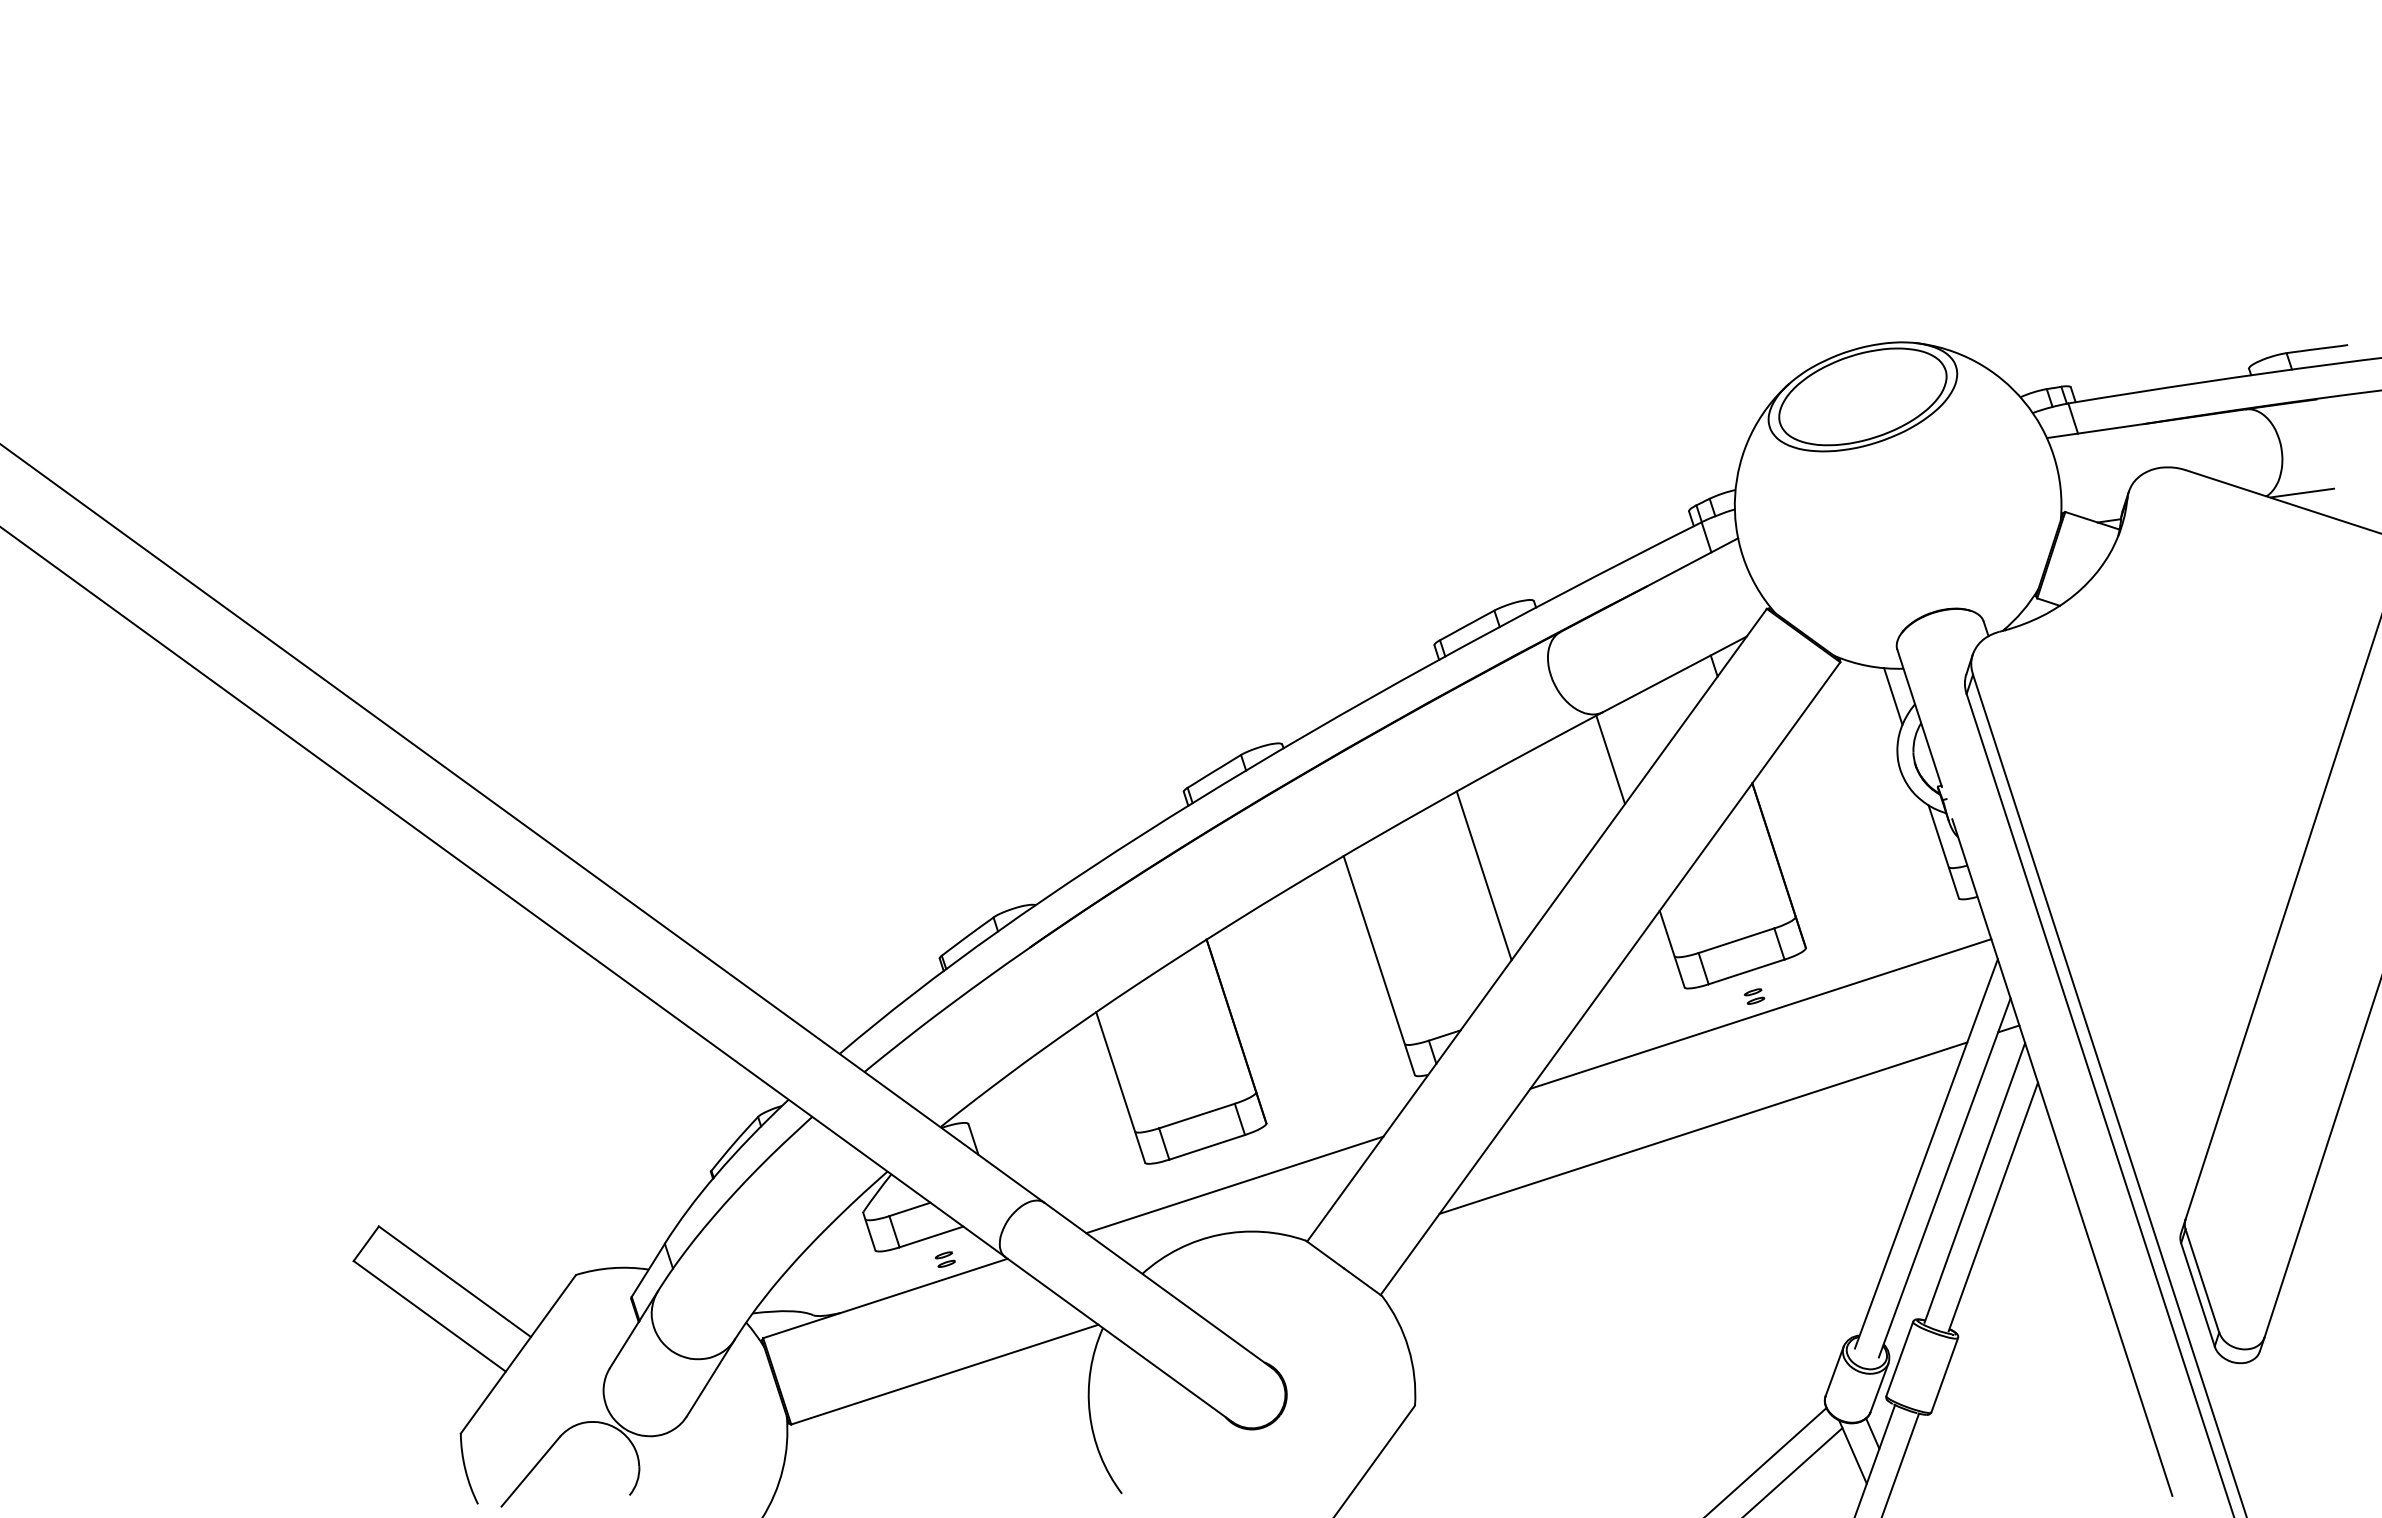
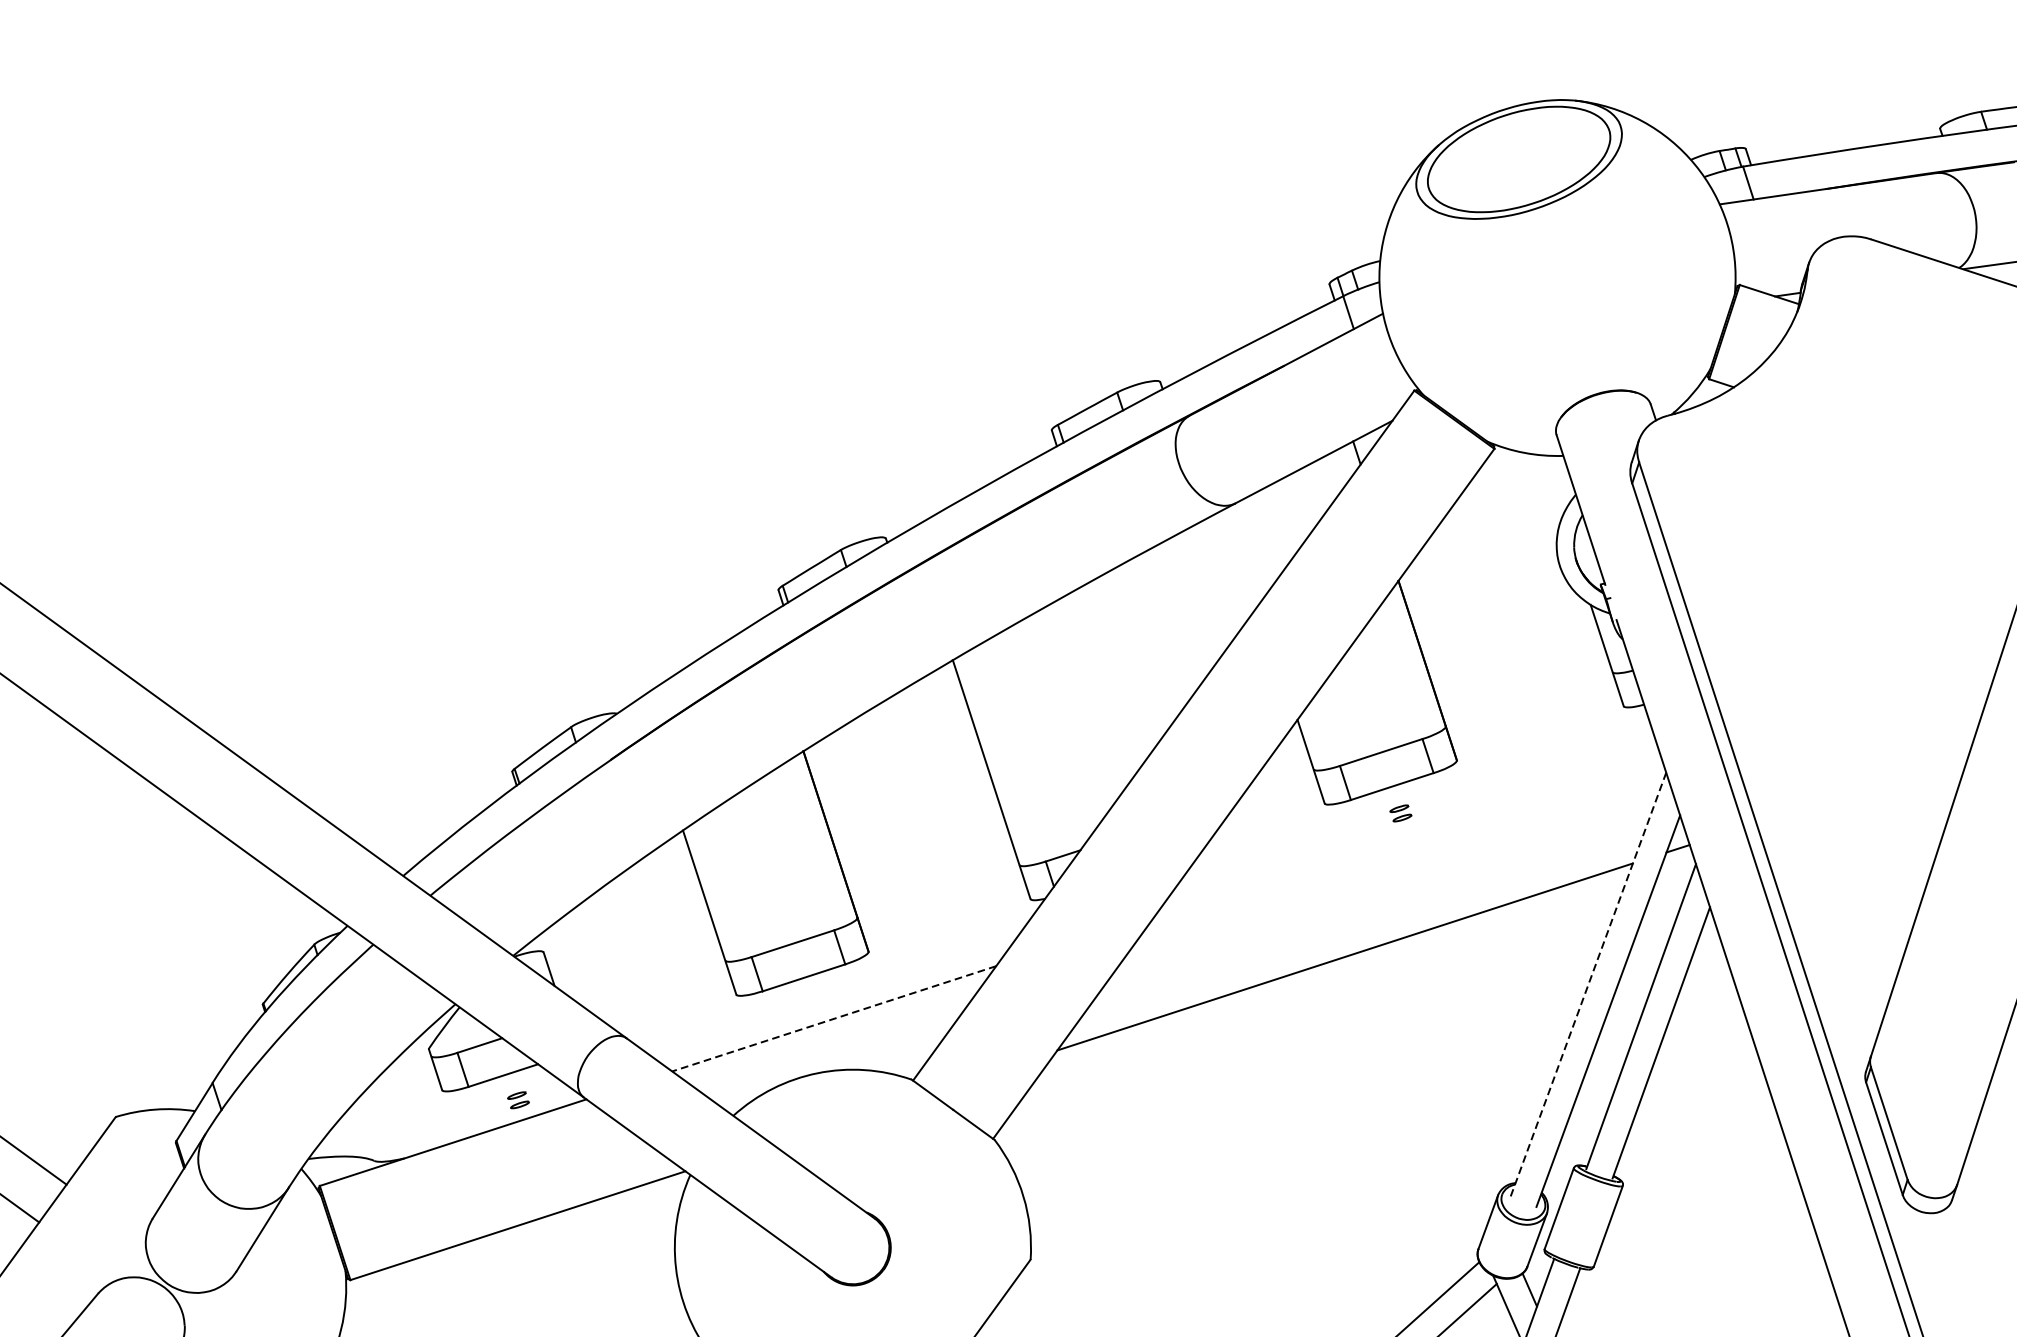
line: (1893, 696) -> (1552, 486), removed
line: (1610, 759) -> (1243, 554), removed
line: (1483, 875) -> (1105, 681), removed
line: (1760, 1013) -> (1407, 831), removed
line: (1926, 1154) -> (1588, 985), solid -> dashed
line: (1234, 1185) -> (833, 1019), solid -> dashed

